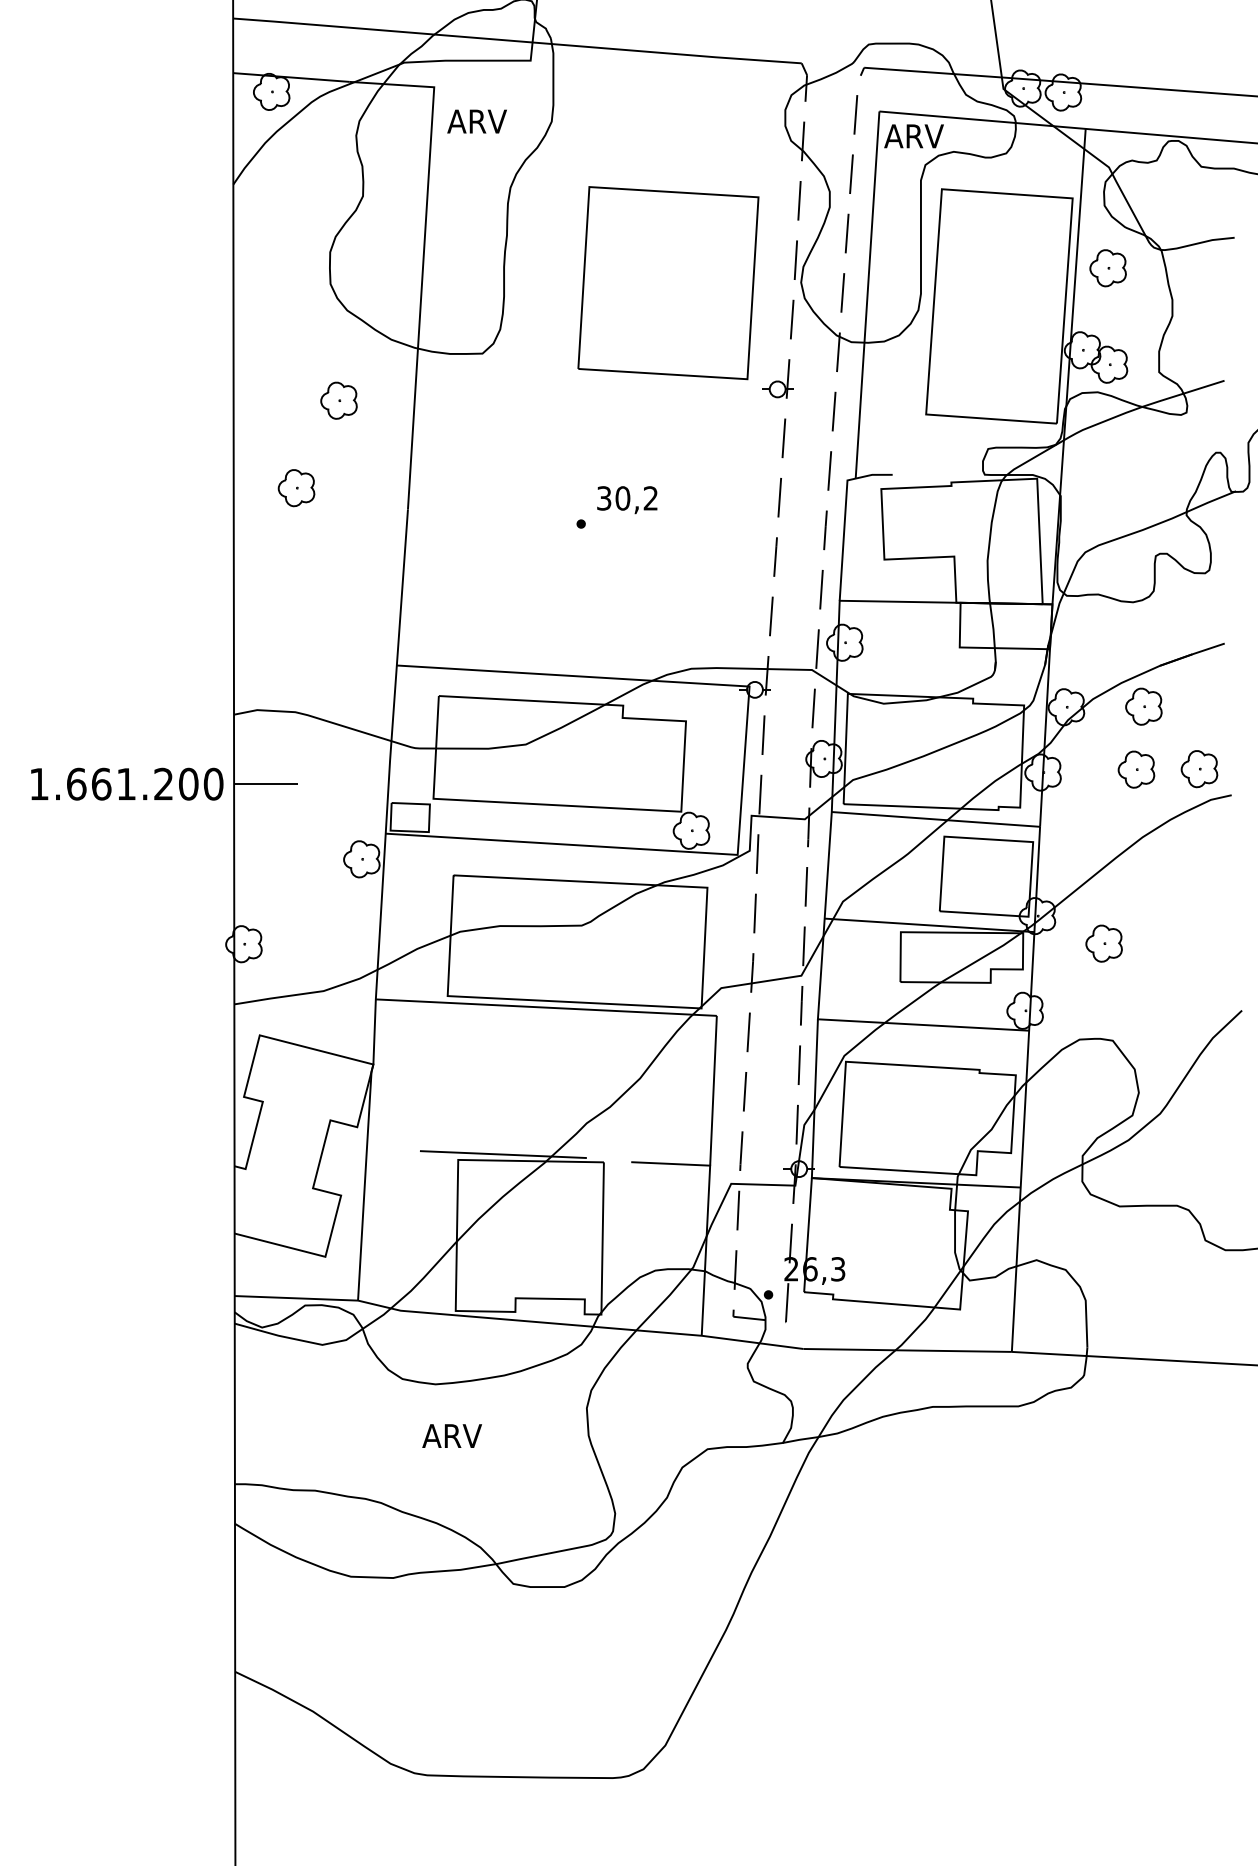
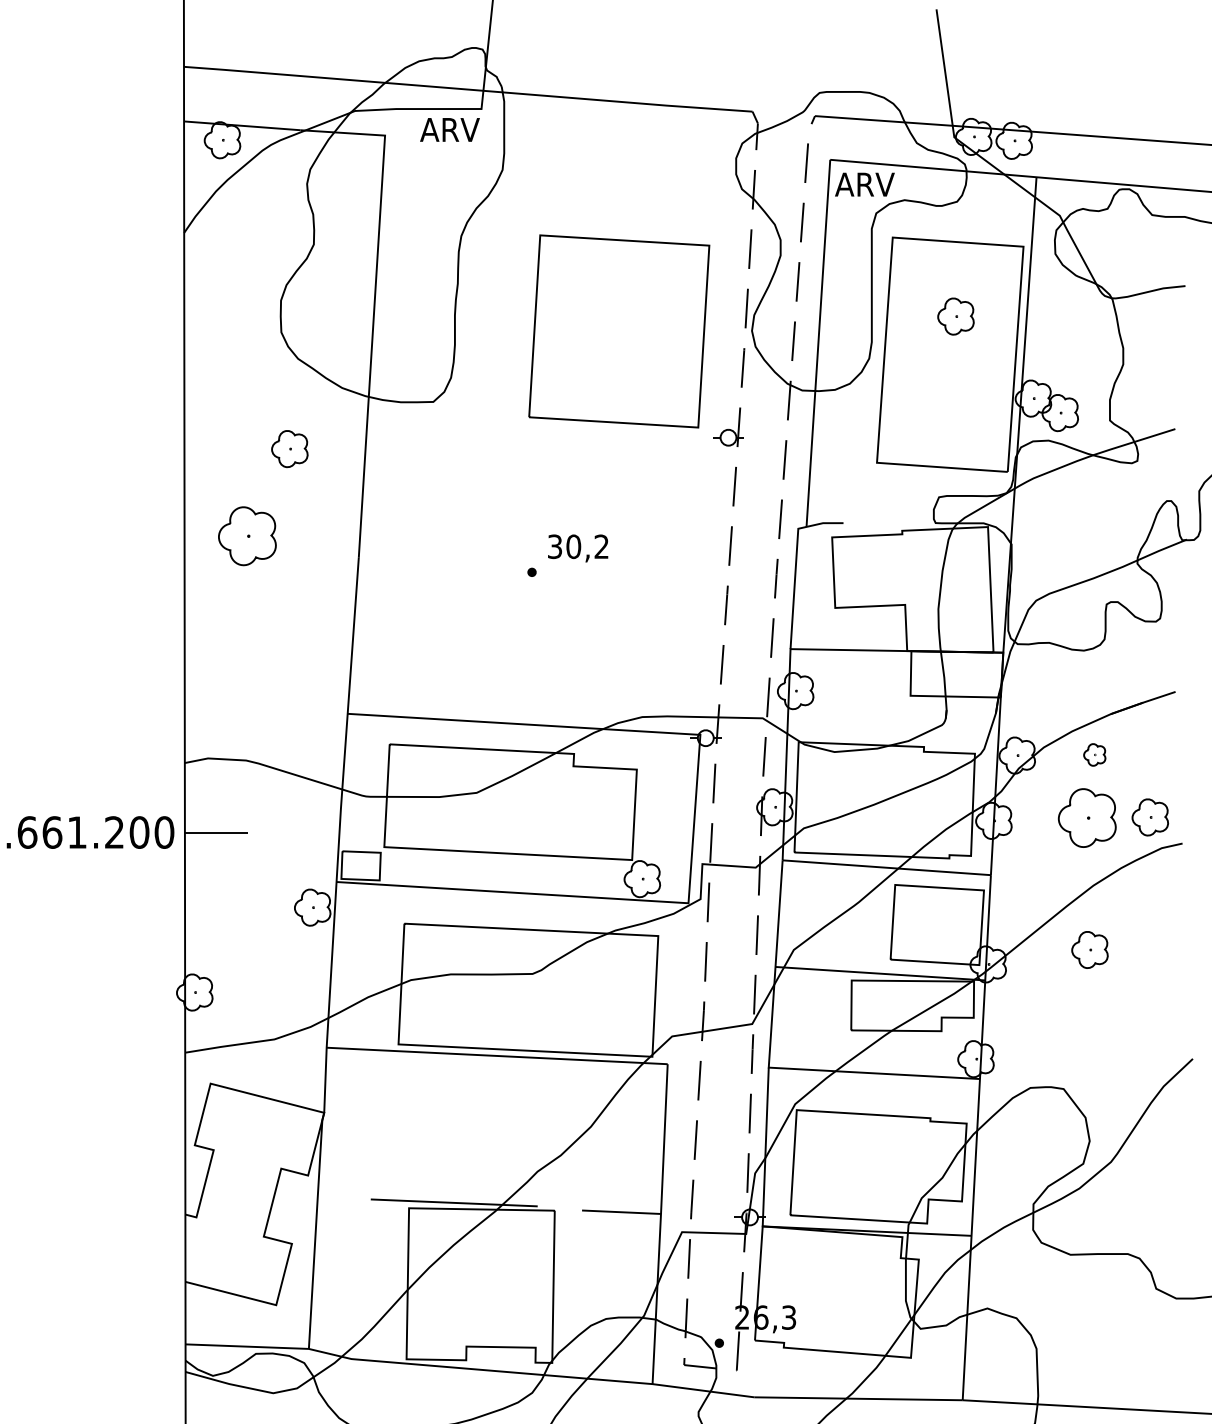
text: (476, 121) -> (449, 129), moved
part: (1107, 268) -> (955, 316), moved
part: (296, 488) -> (247, 536), size x1.6
part: (1143, 706) -> (1094, 754), size x0.6
part: (1136, 769) -> (1087, 817), size x1.6
part: (1103, 943) -> (1089, 949), moved

